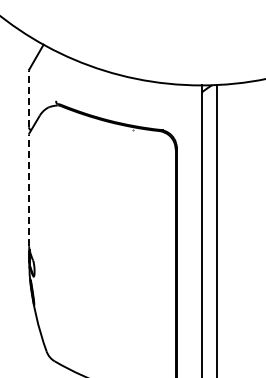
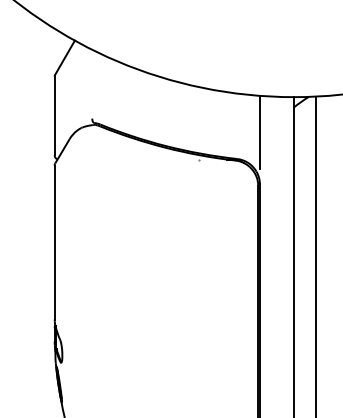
line: (29, 98) -> (55, 115), dashed -> solid
line: (176, 110) -> (259, 131), added
line: (29, 189) -> (55, 241), dashed -> solid

